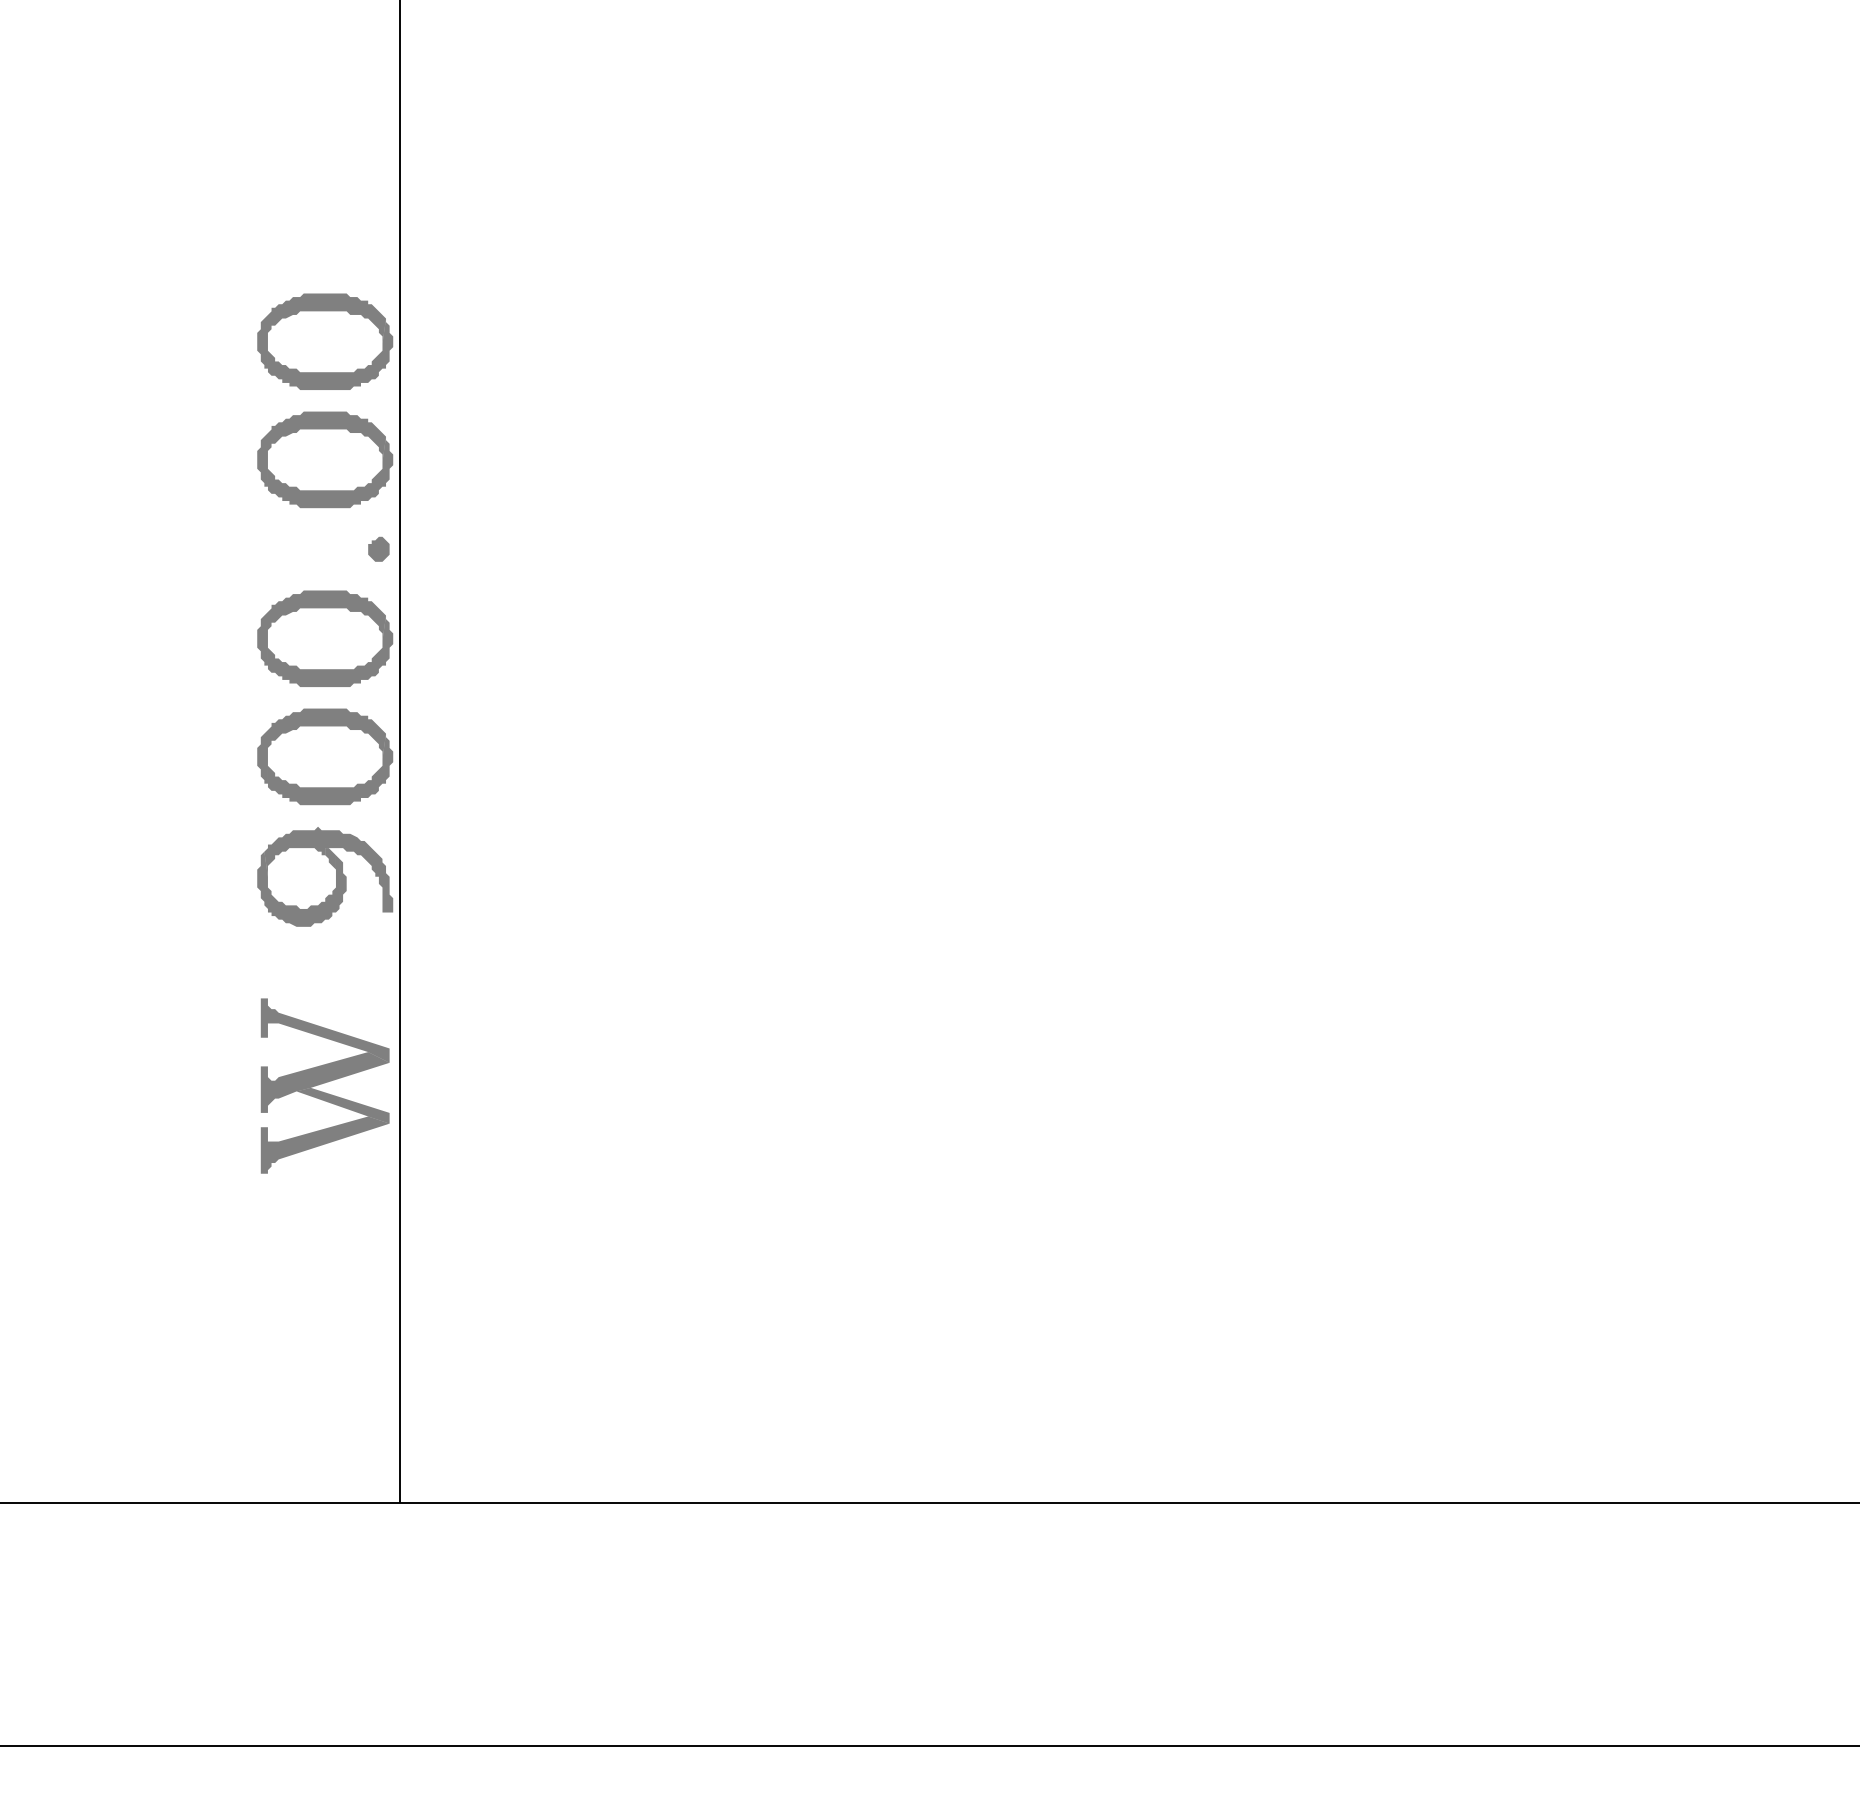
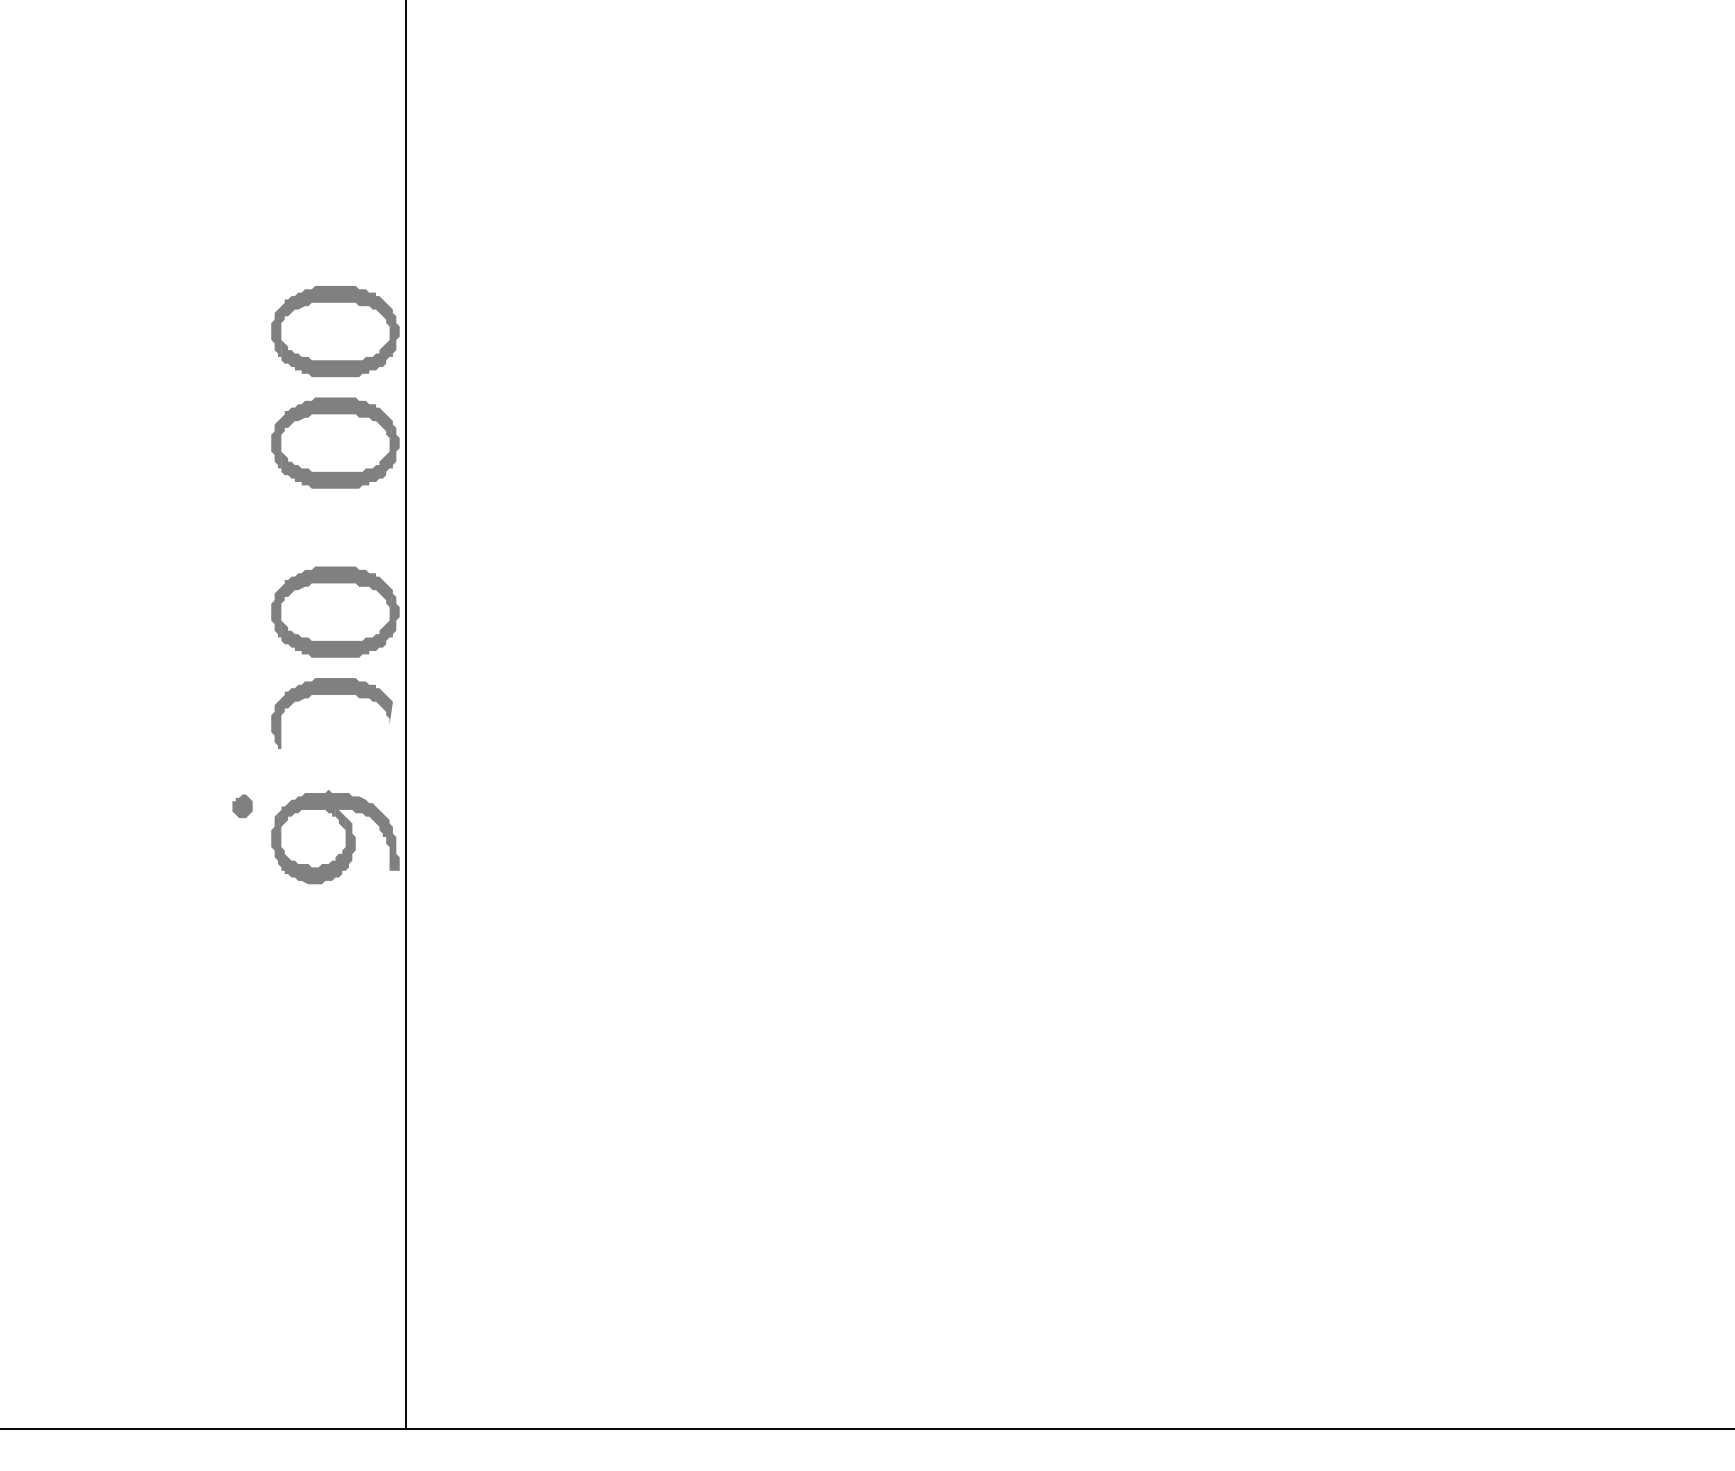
part: (378, 549) -> (242, 806), moved
fill: (330, 769) -> (340, 735), removed
part: (325, 1085) -> (335, 1034), removed

